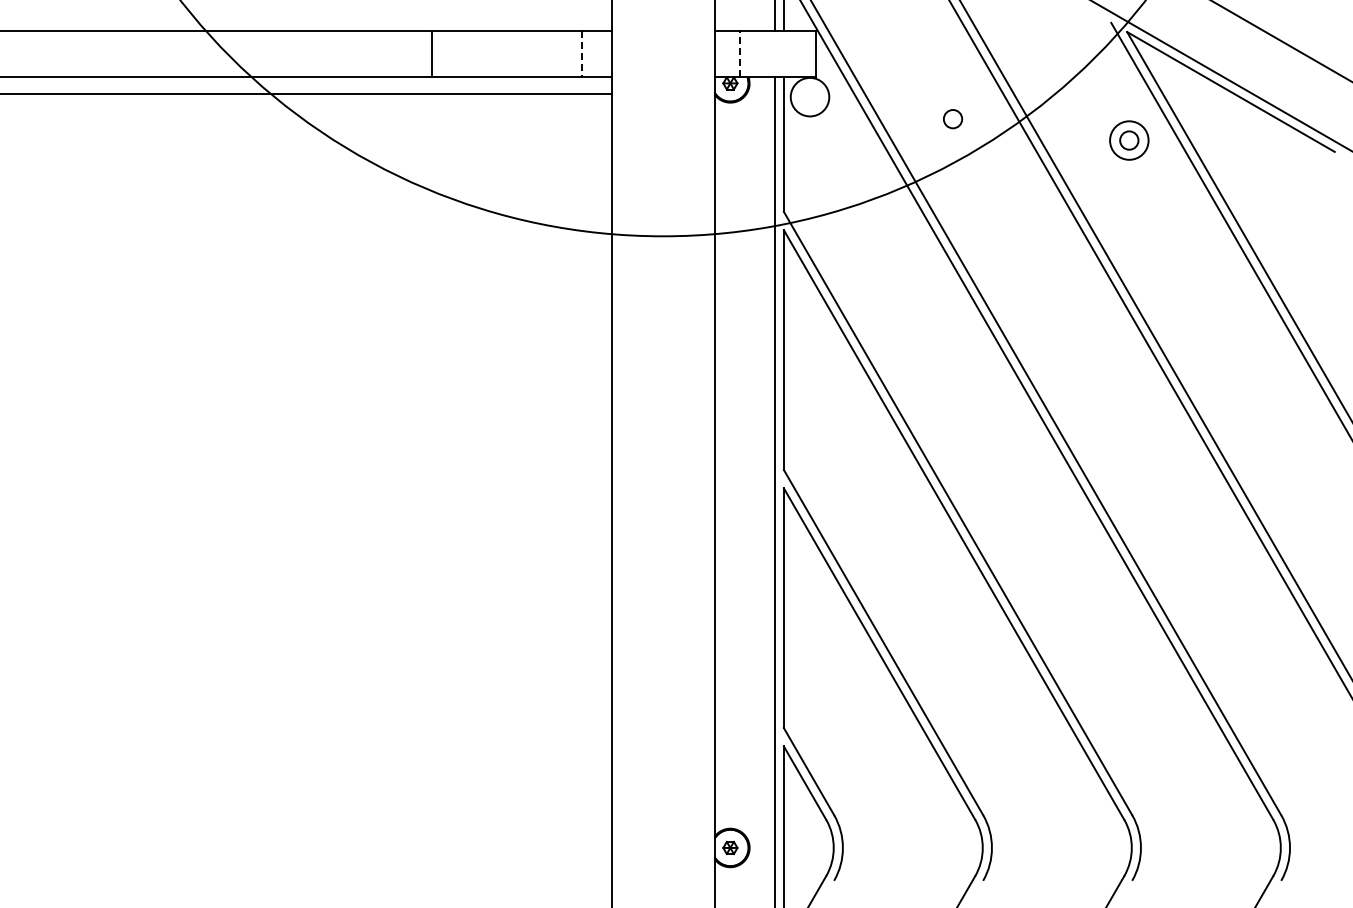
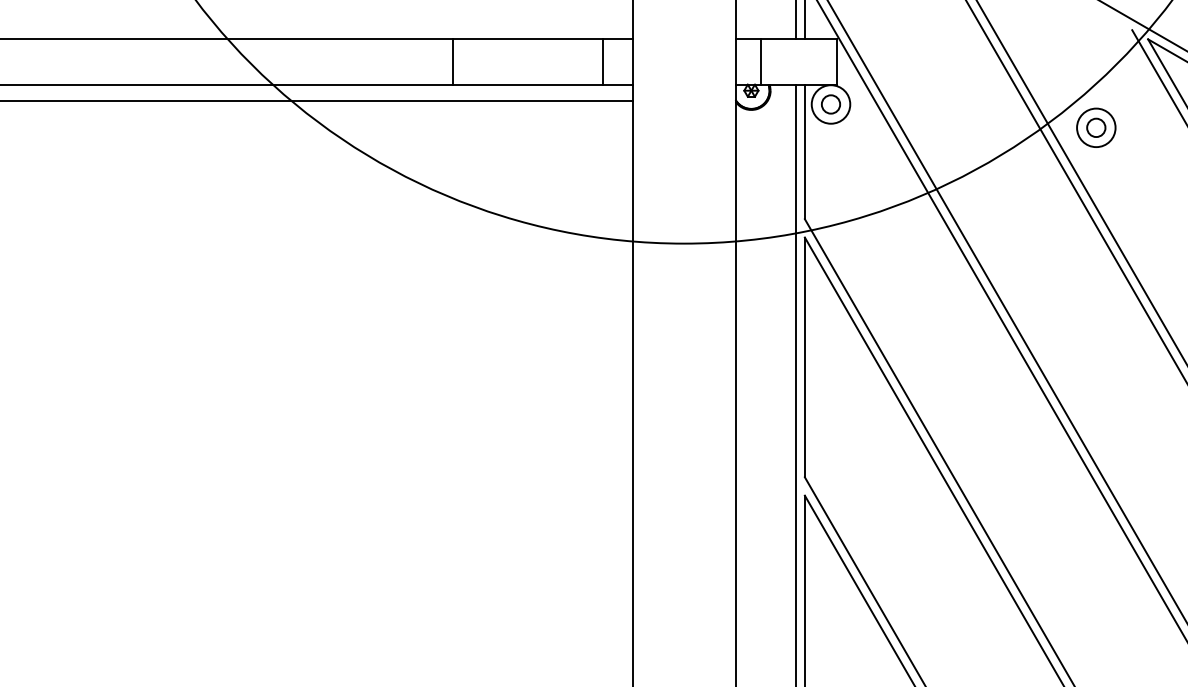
line: (582, 54) -> (603, 61), dashed -> solid
line: (739, 54) -> (760, 61), dashed -> solid
circle: (953, 119) -> (831, 104), moved
part: (1129, 140) -> (1096, 127), moved

